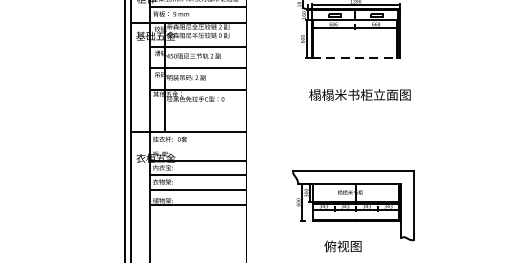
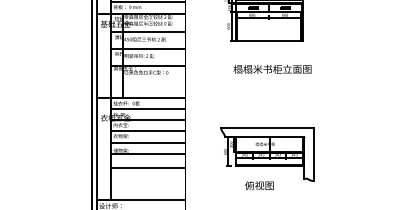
line: (356, 57) -> (269, 40), dashed -> solid
line: (198, 147) -> (148, 109), added
line: (198, 222) -> (148, 167), added

